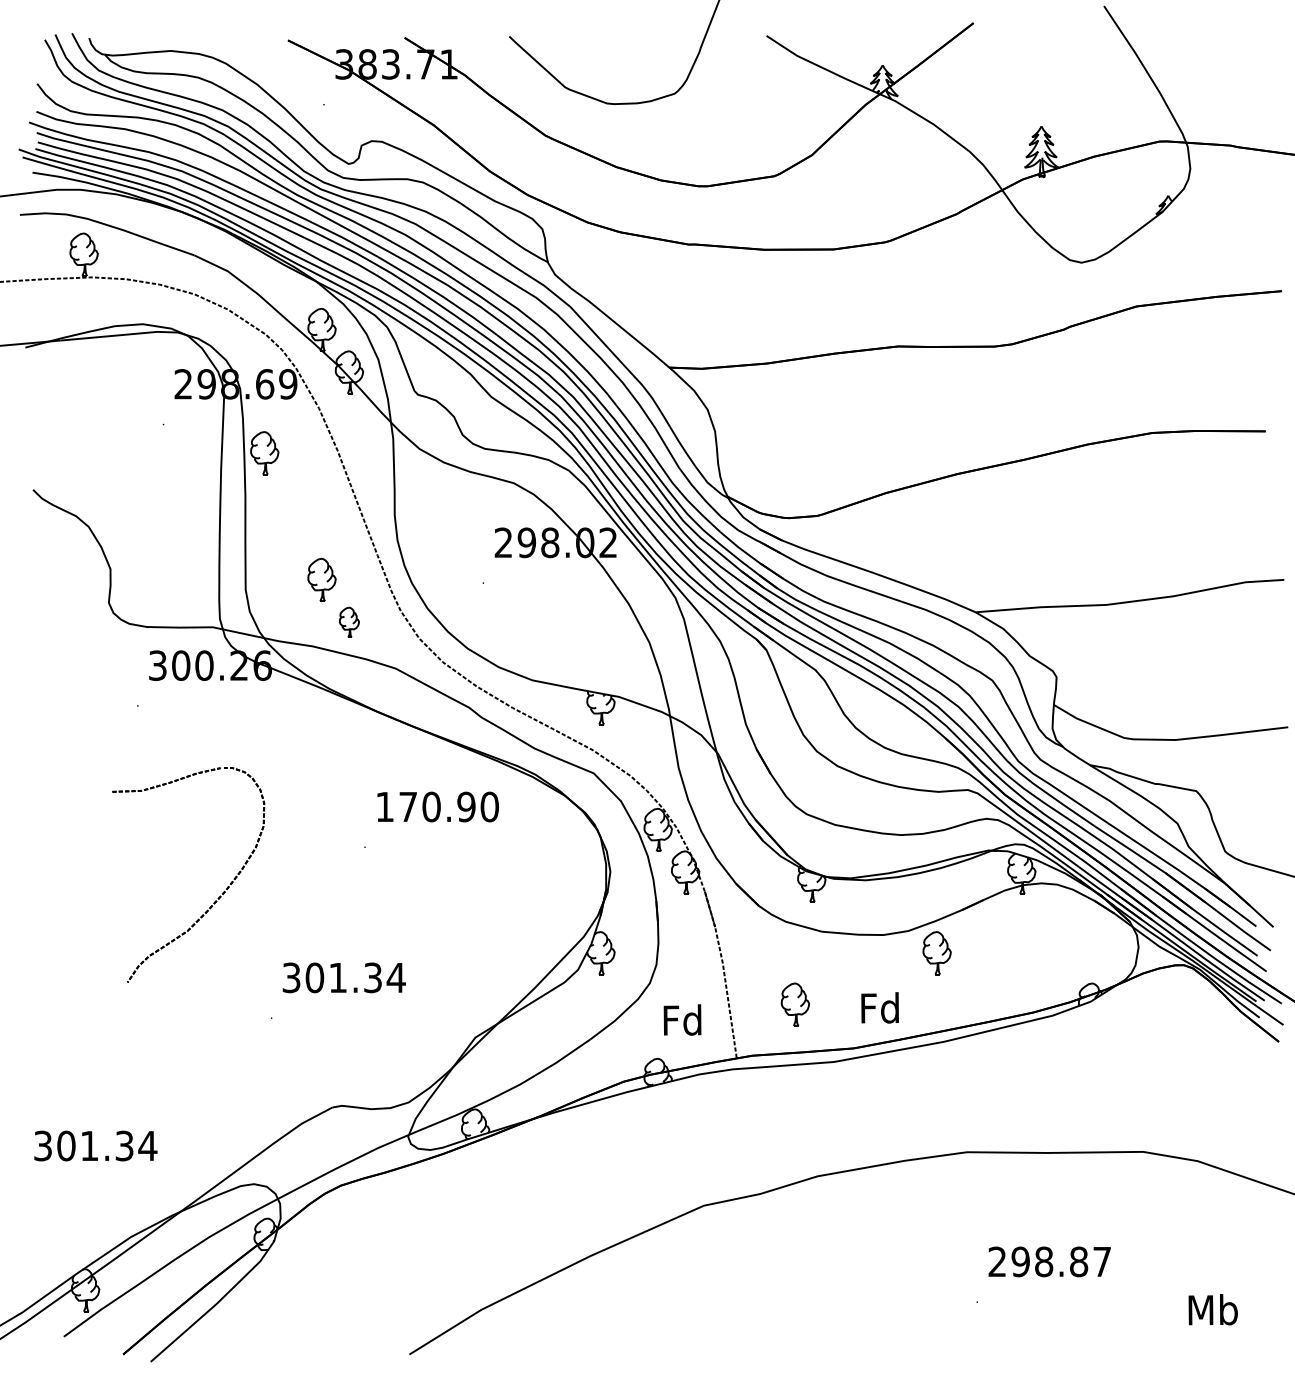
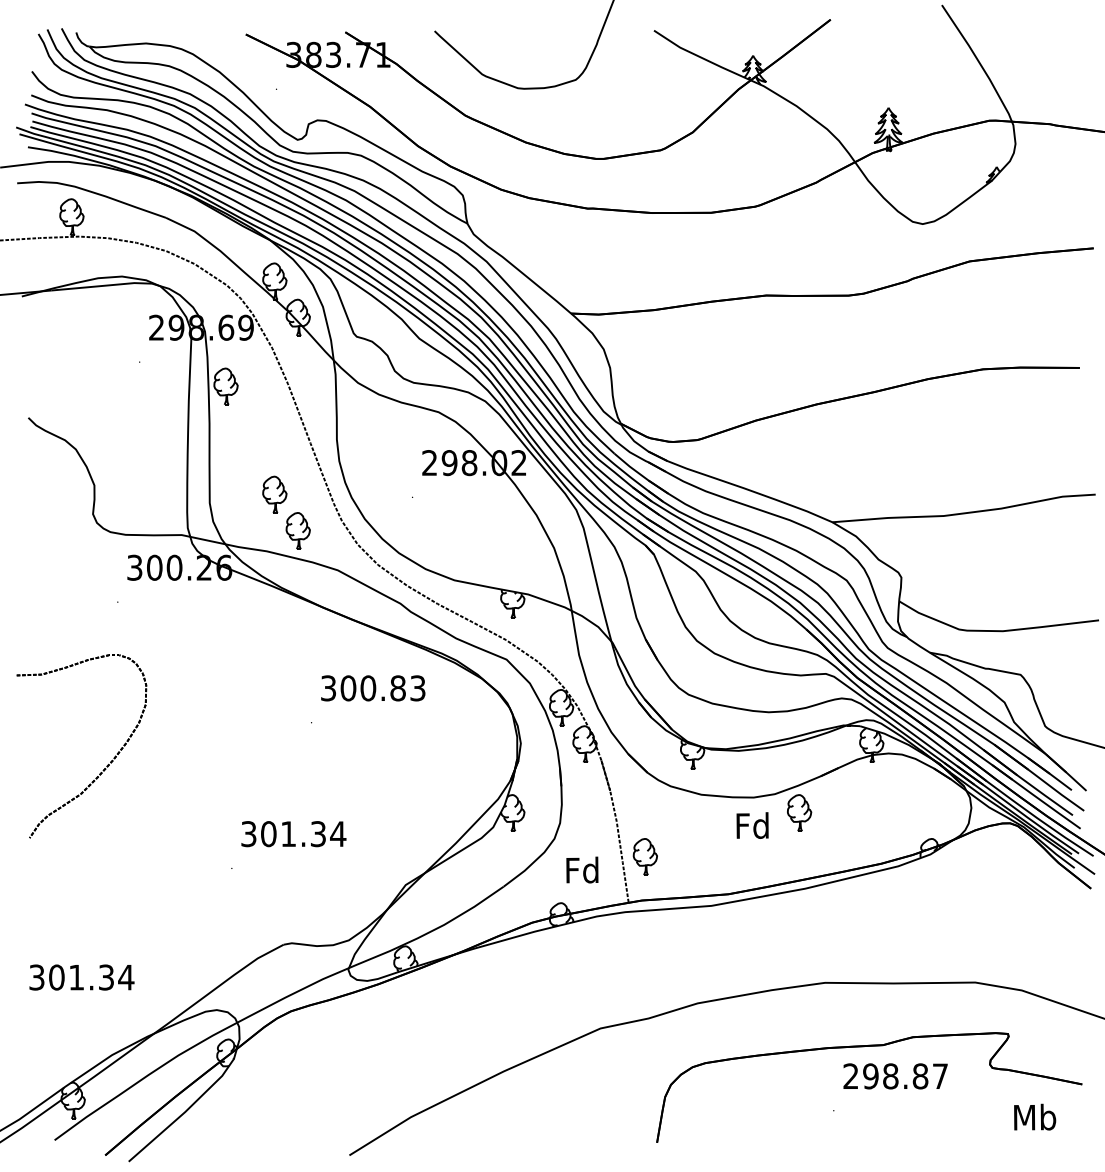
part: (349, 622) -> (298, 530), size x1.43
text: (437, 806) -> (373, 687), 170.90 -> 300.83
part: (215, 900) -> (104, 768), moved
part: (795, 1004) -> (645, 856), moved
text: (879, 1007) -> (752, 825), moved
part: (1018, 1227) -> (868, 1047), added

